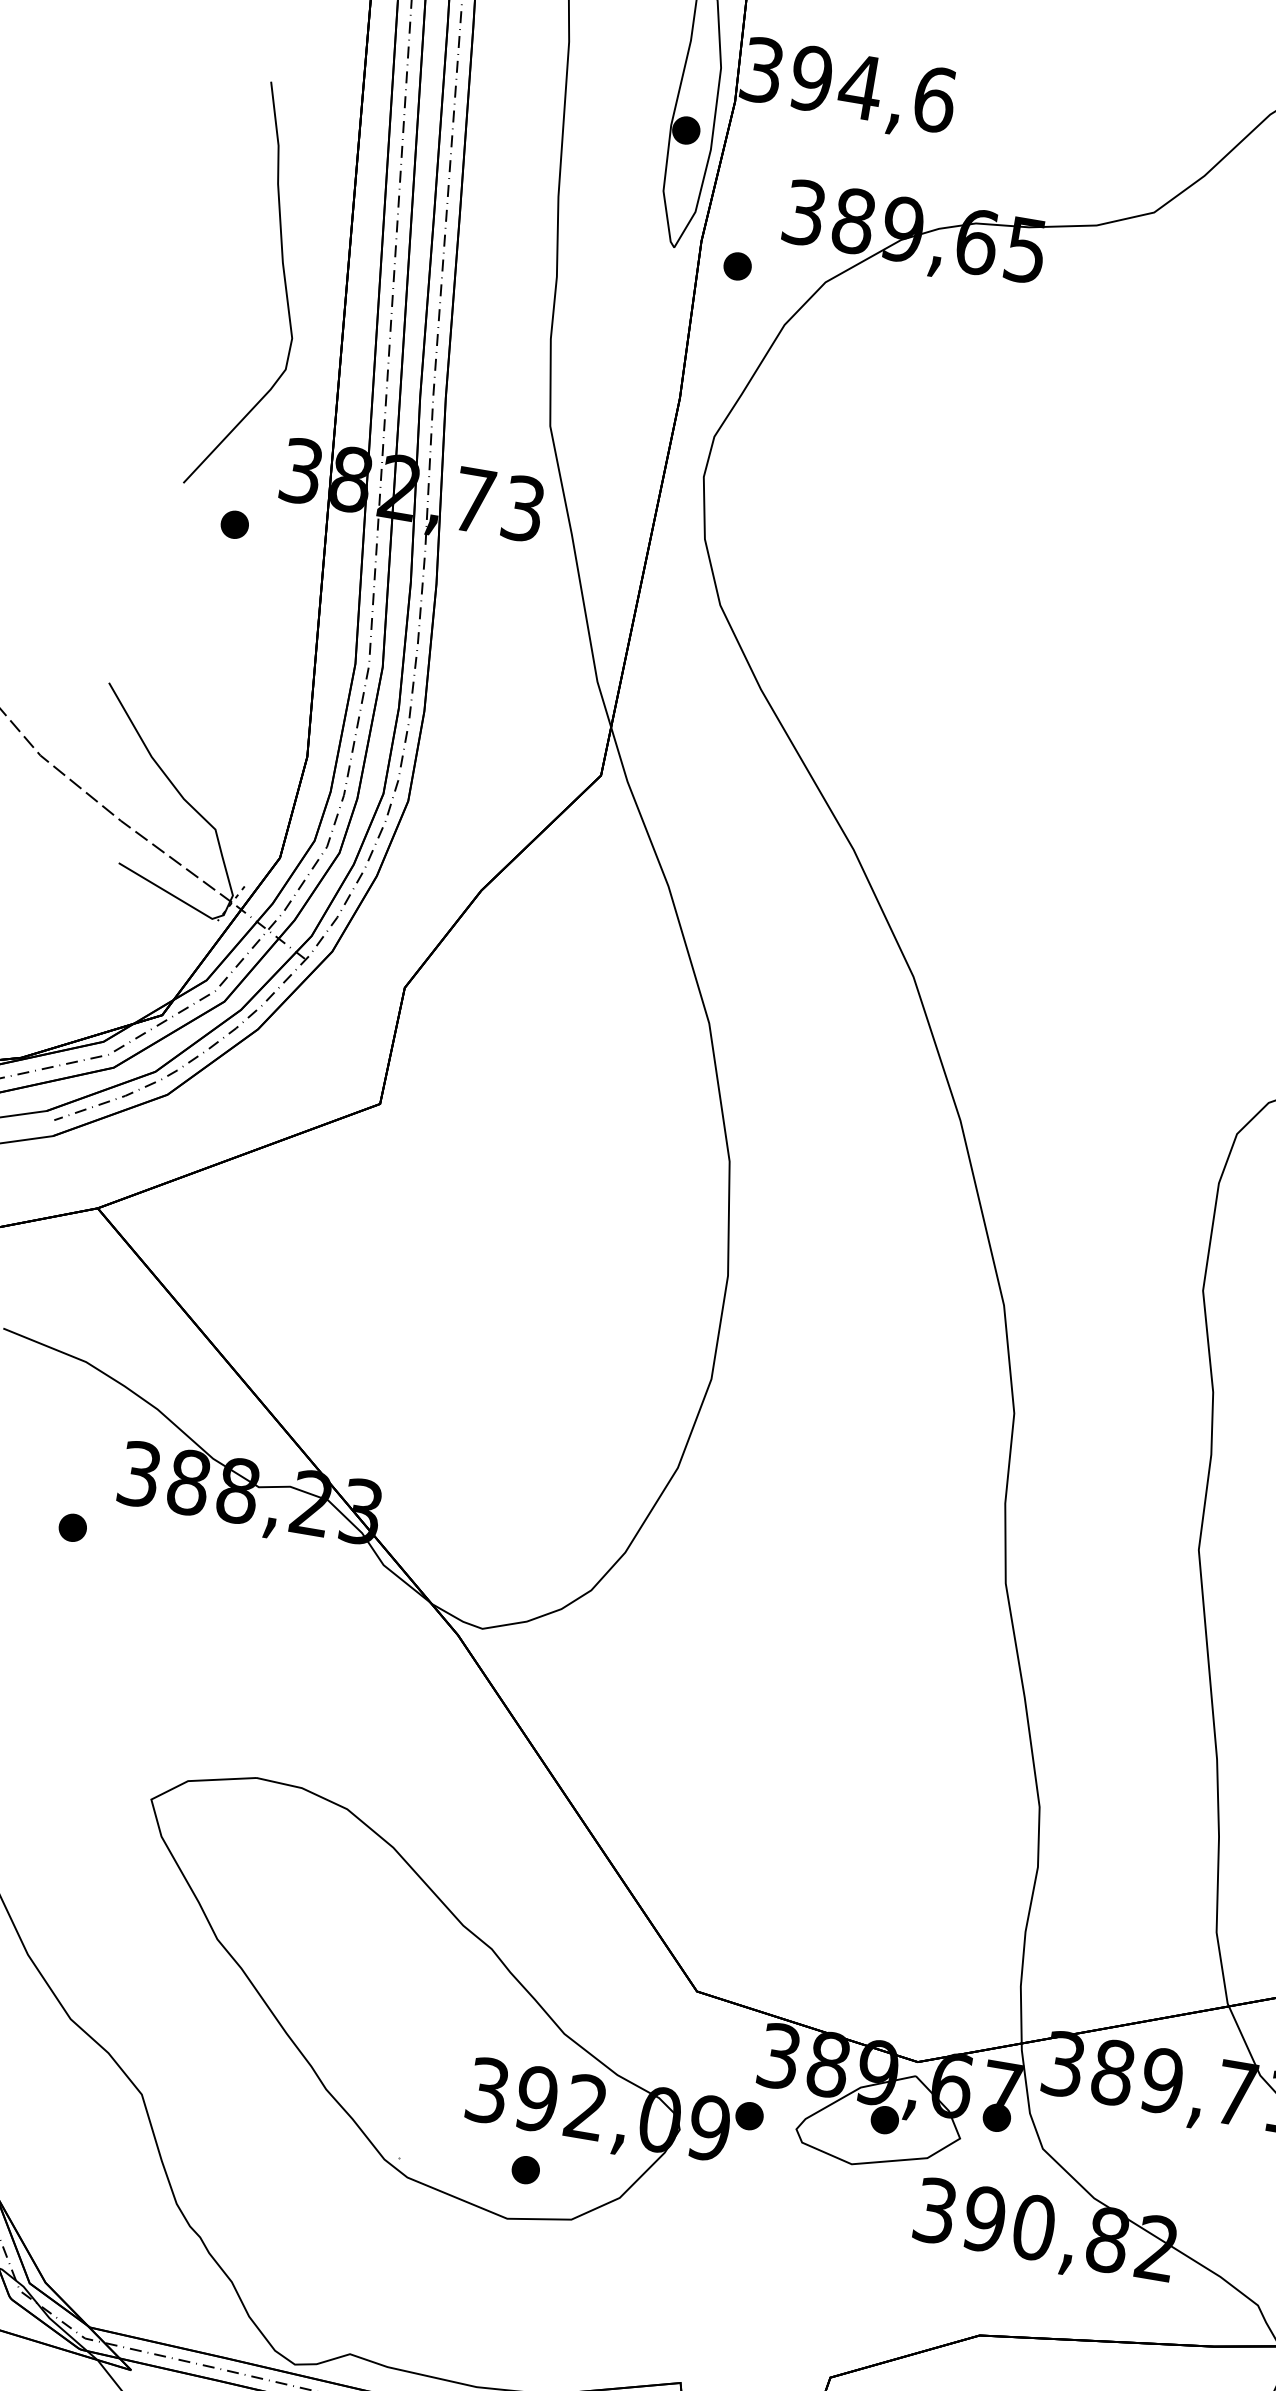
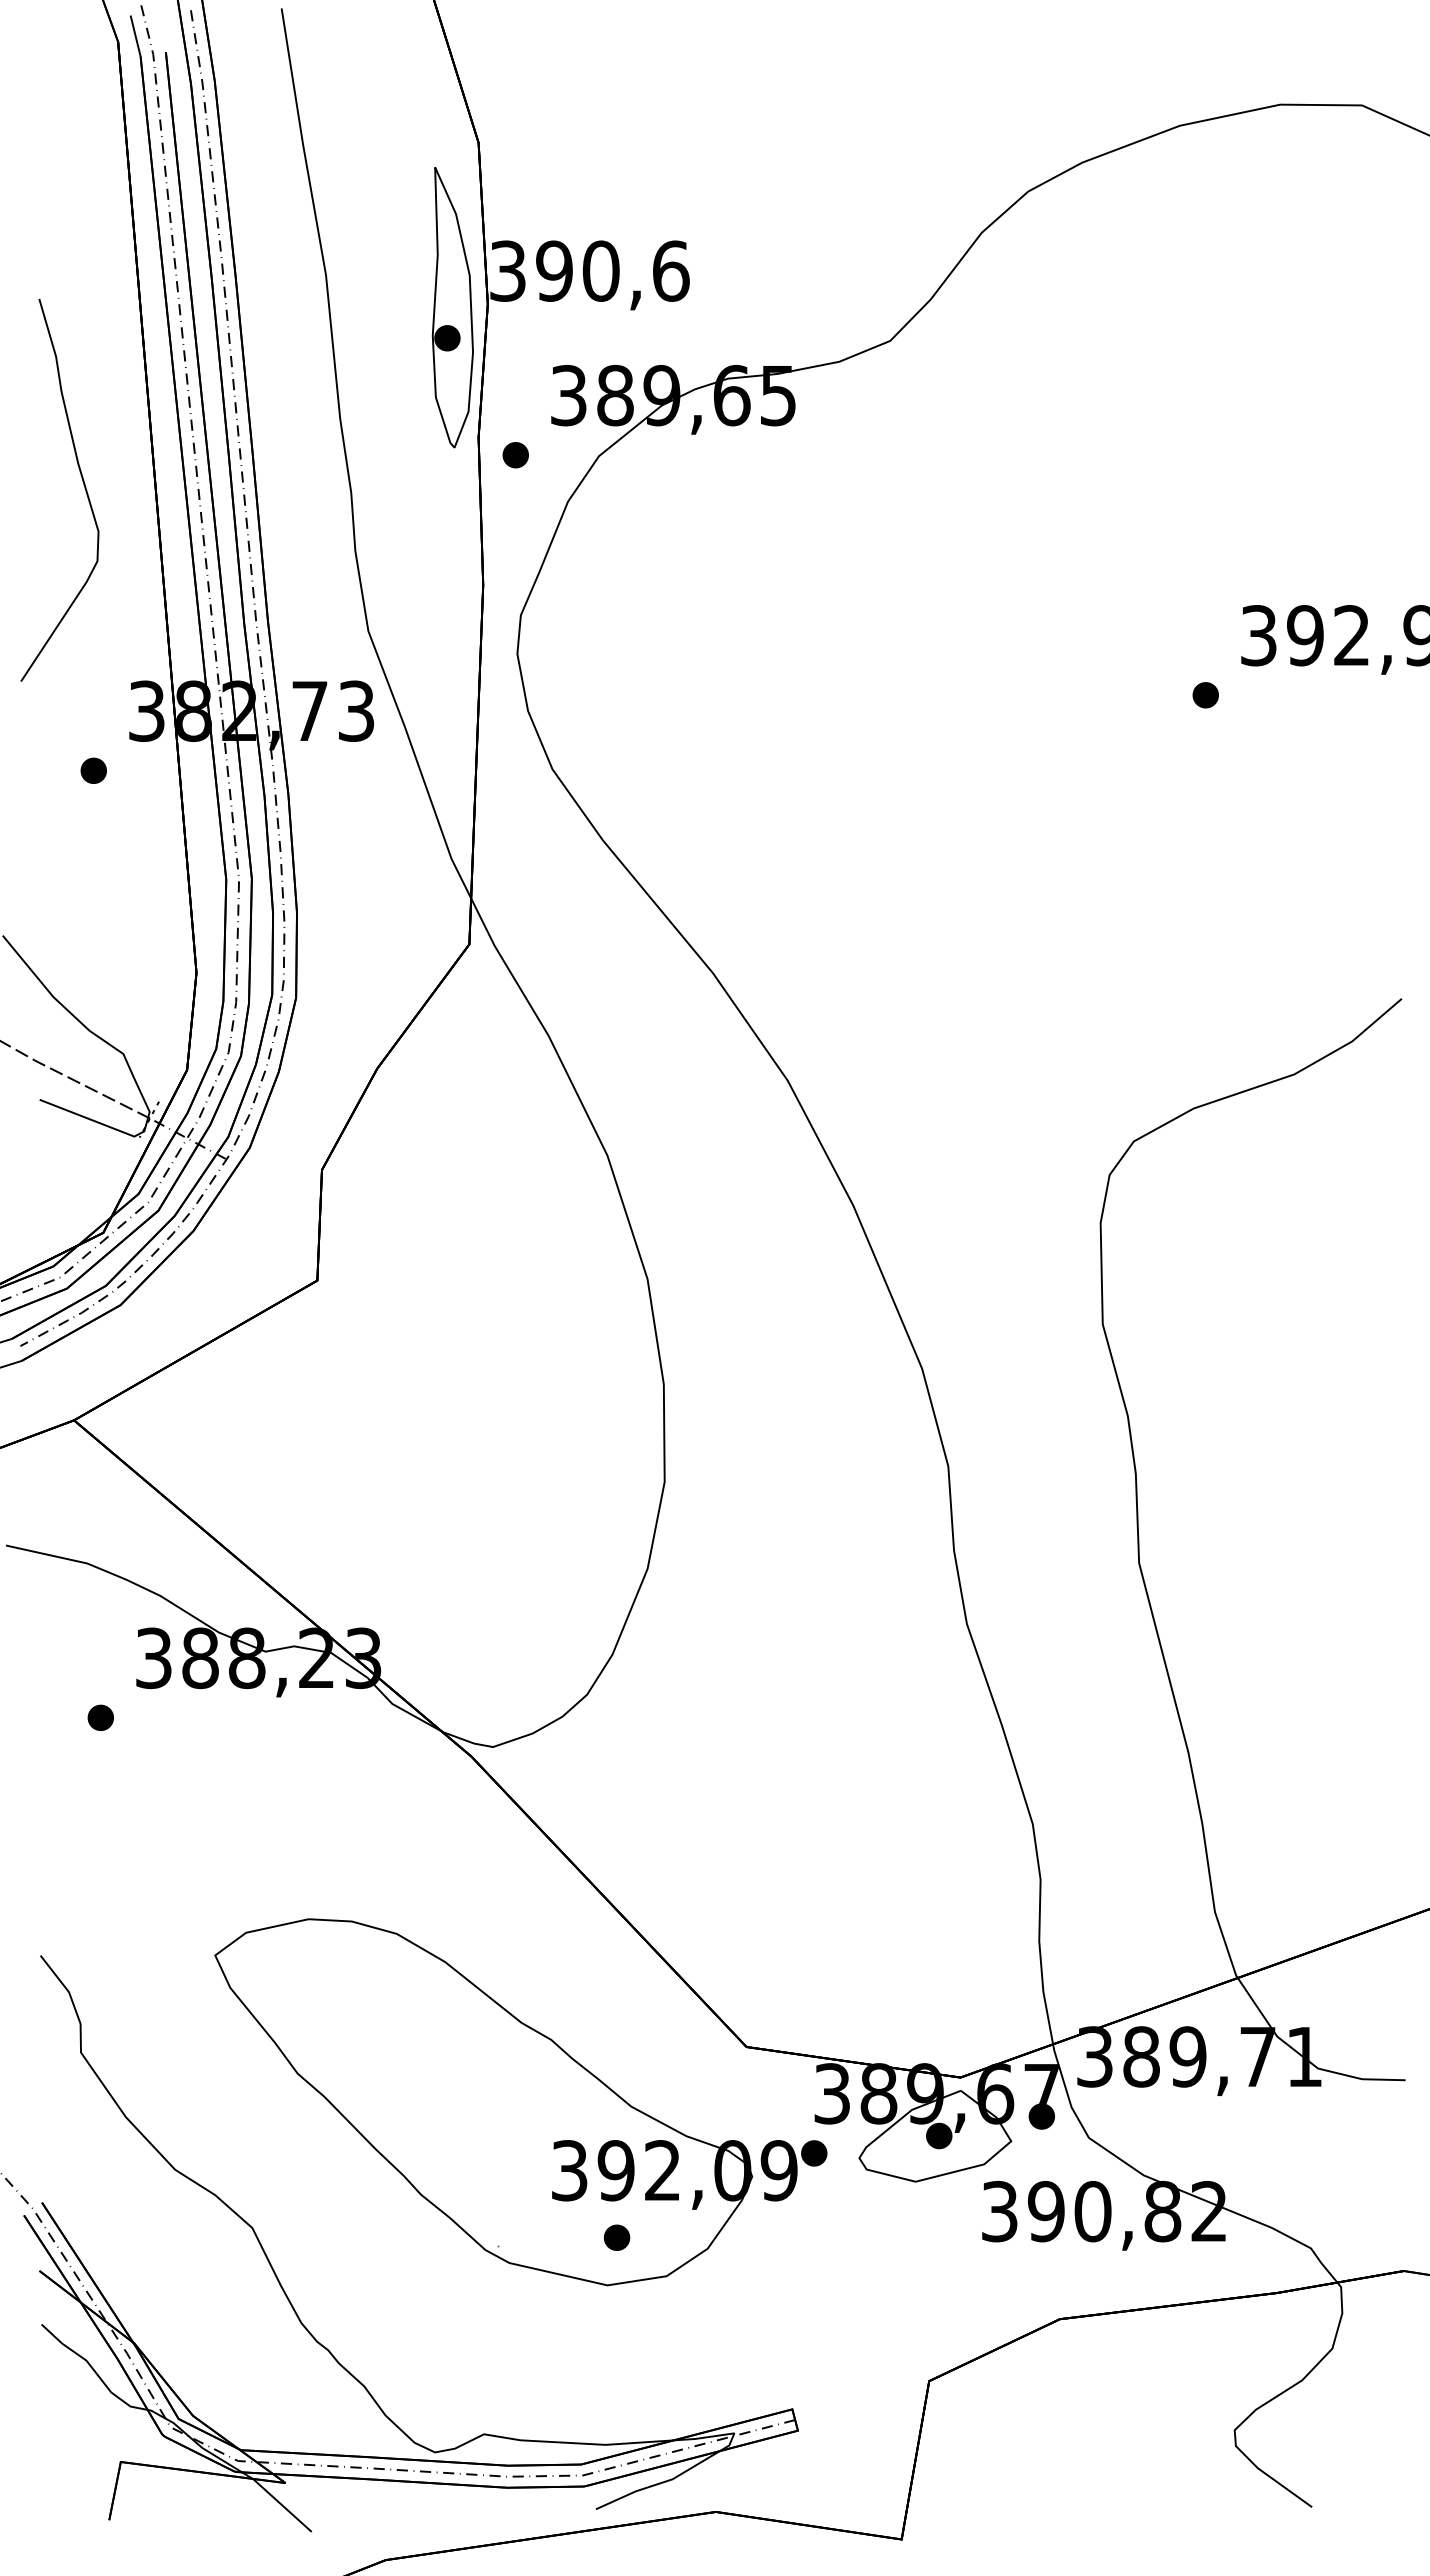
text: (860, 86) -> (600, 270), 394,6 -> 390,6
curve: (284, 286) -> (83, 485), moved

